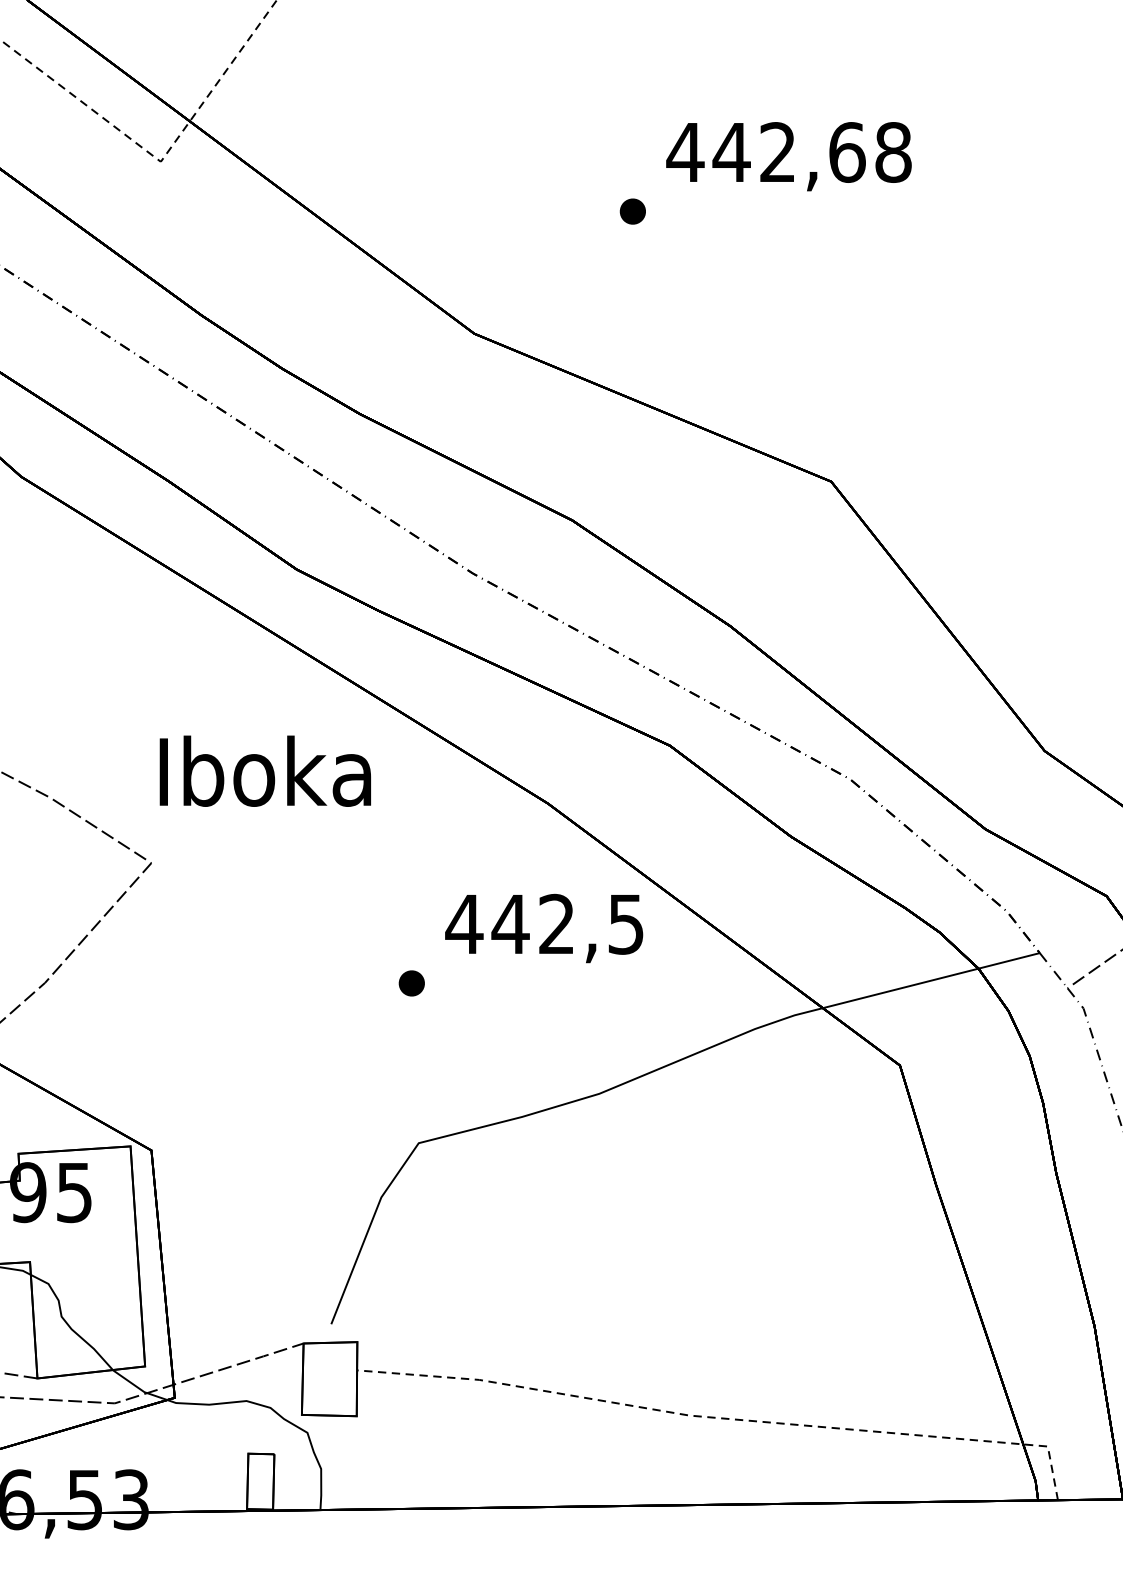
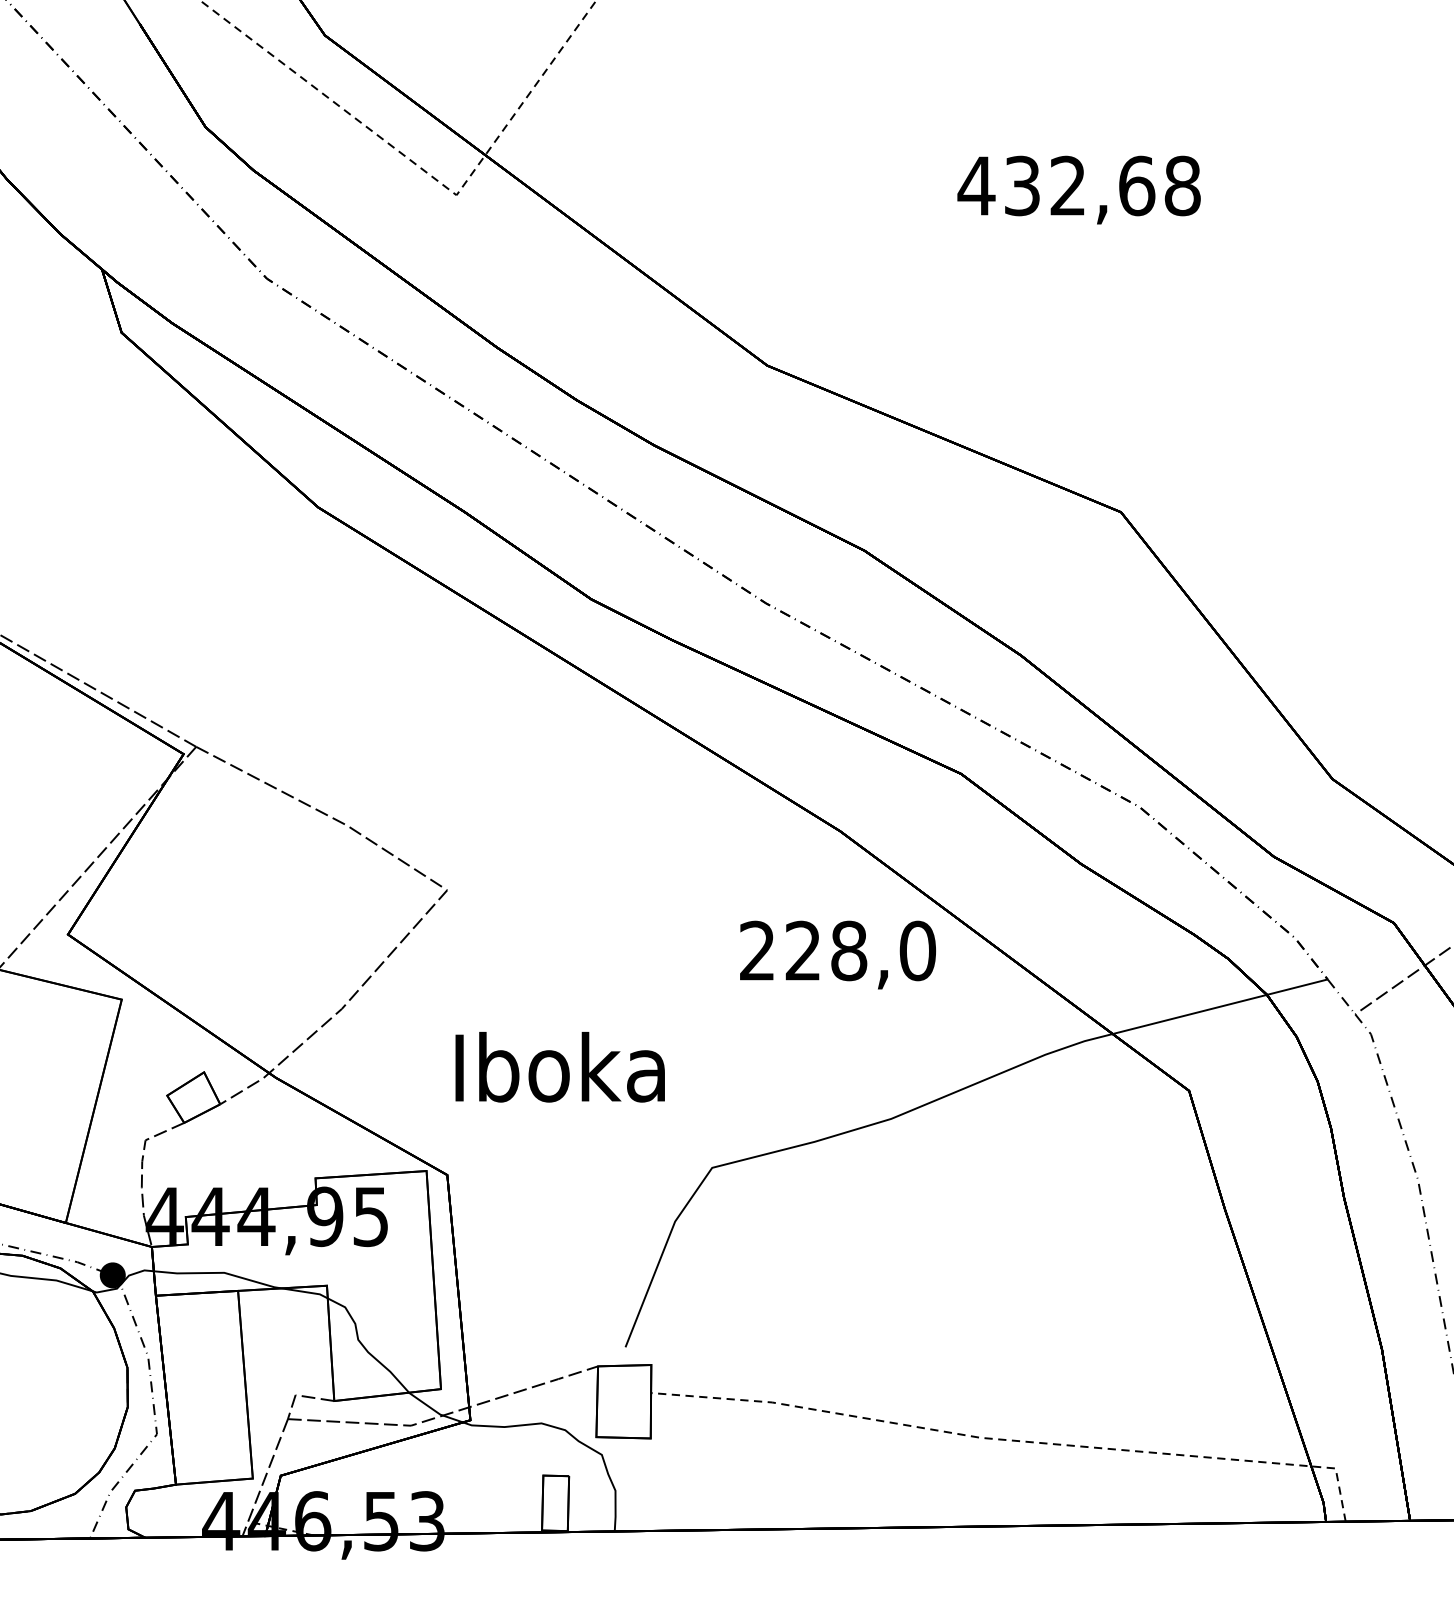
text: (731, 151) -> (1022, 185), 442,68 -> 432,68
part: (632, 211) -> (924, 244), removed
text: (264, 771) -> (559, 1067), moved
text: (545, 923) -> (837, 950), 442,5 -> 228,0
part: (411, 983) -> (705, 1009), removed

